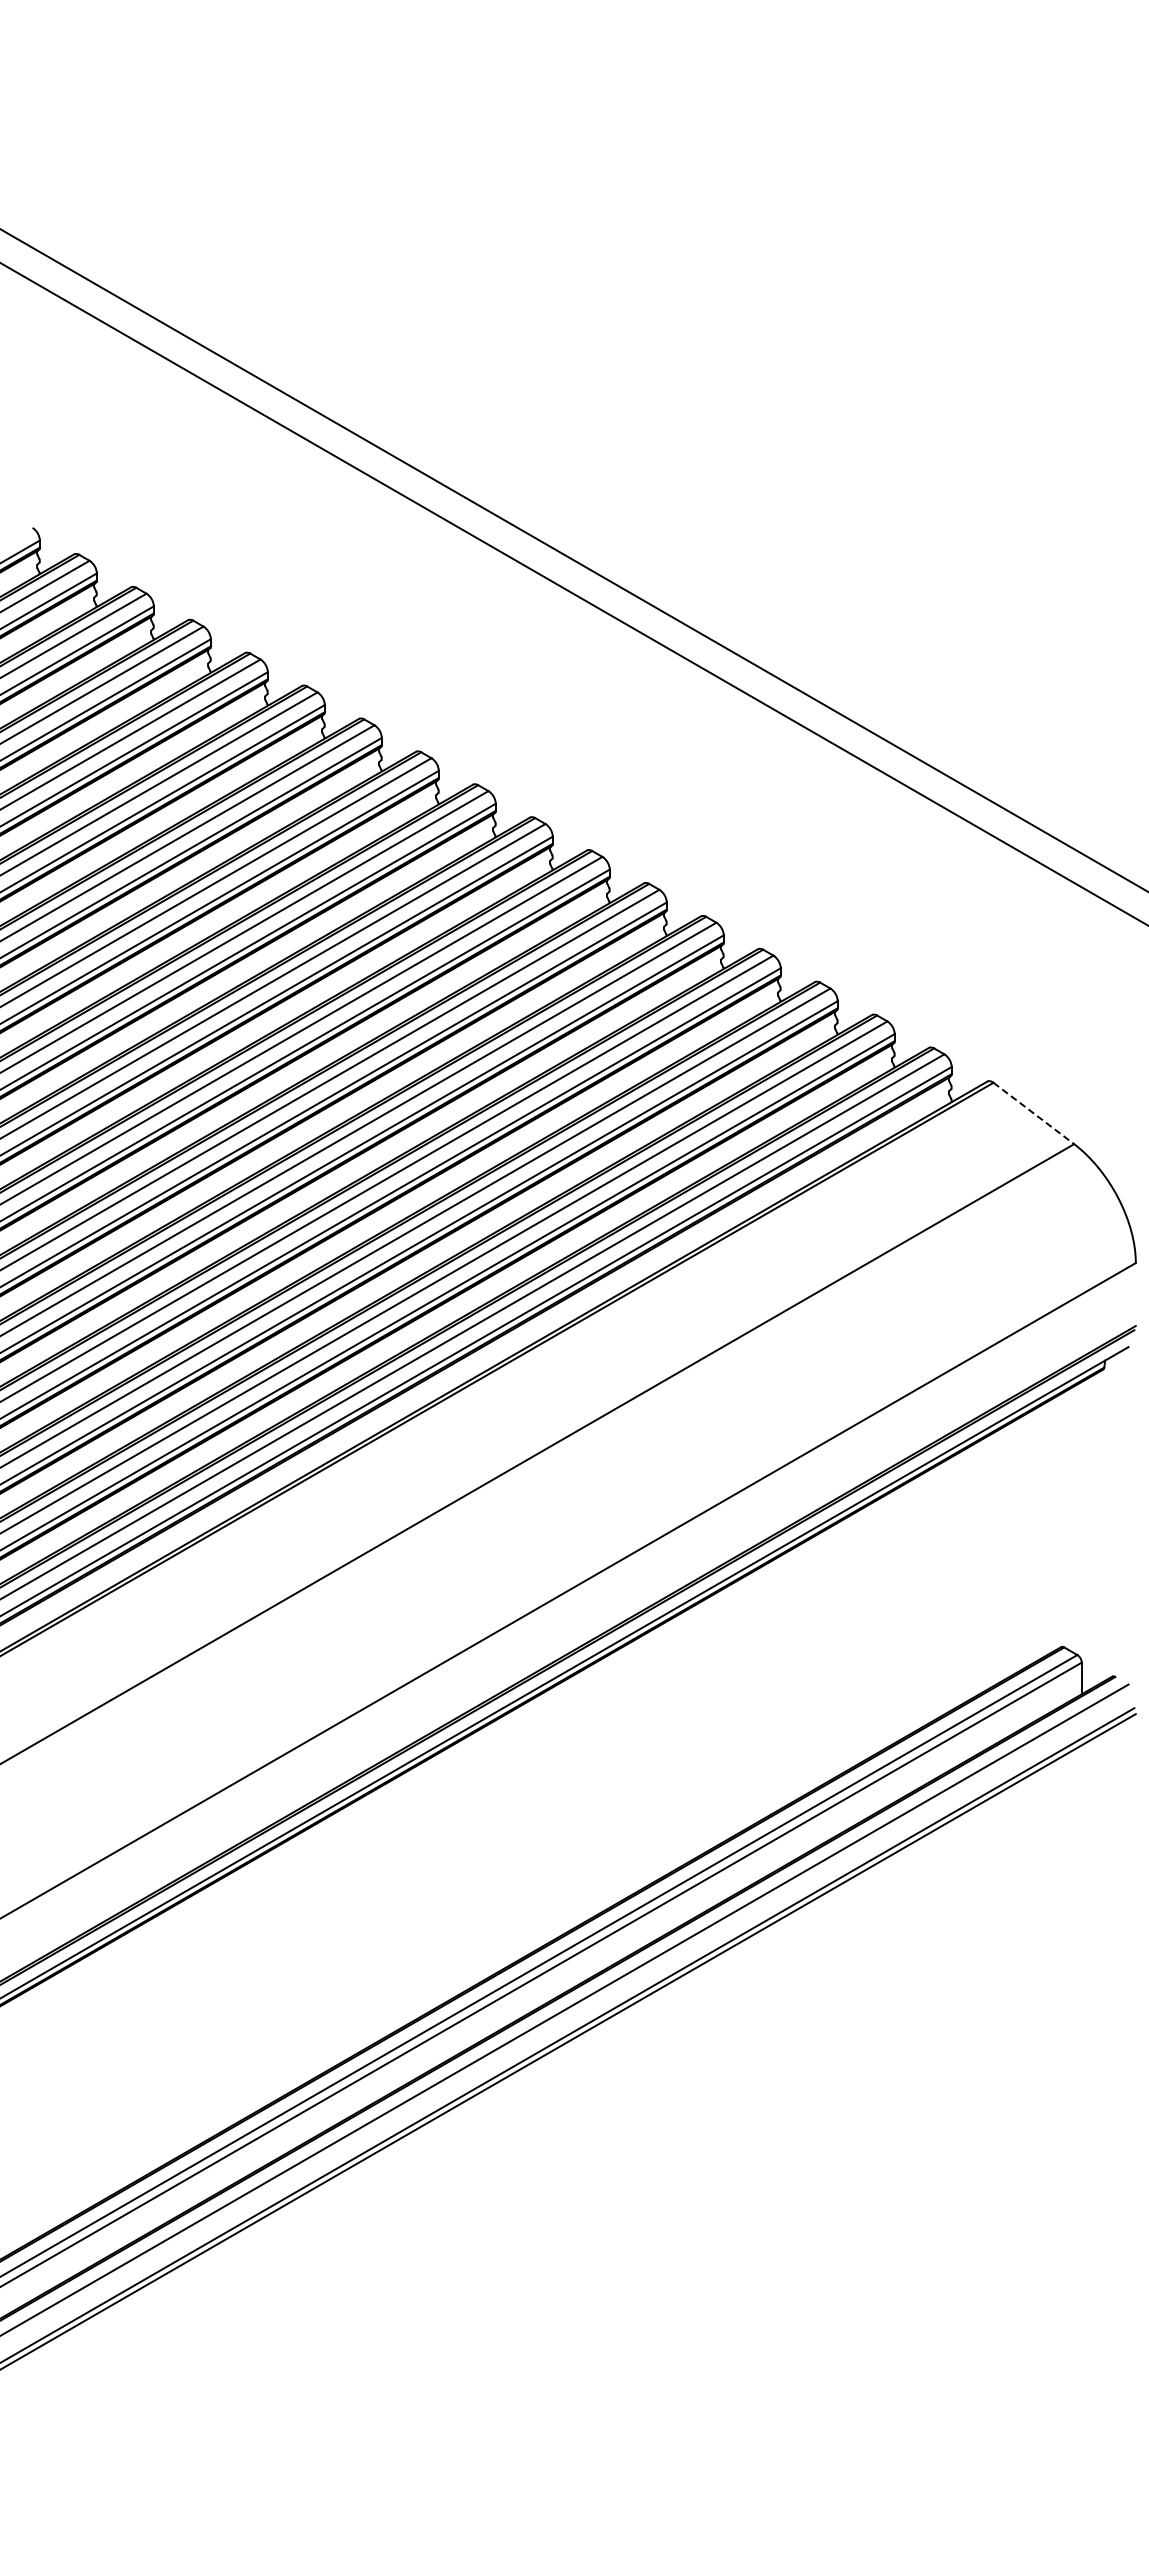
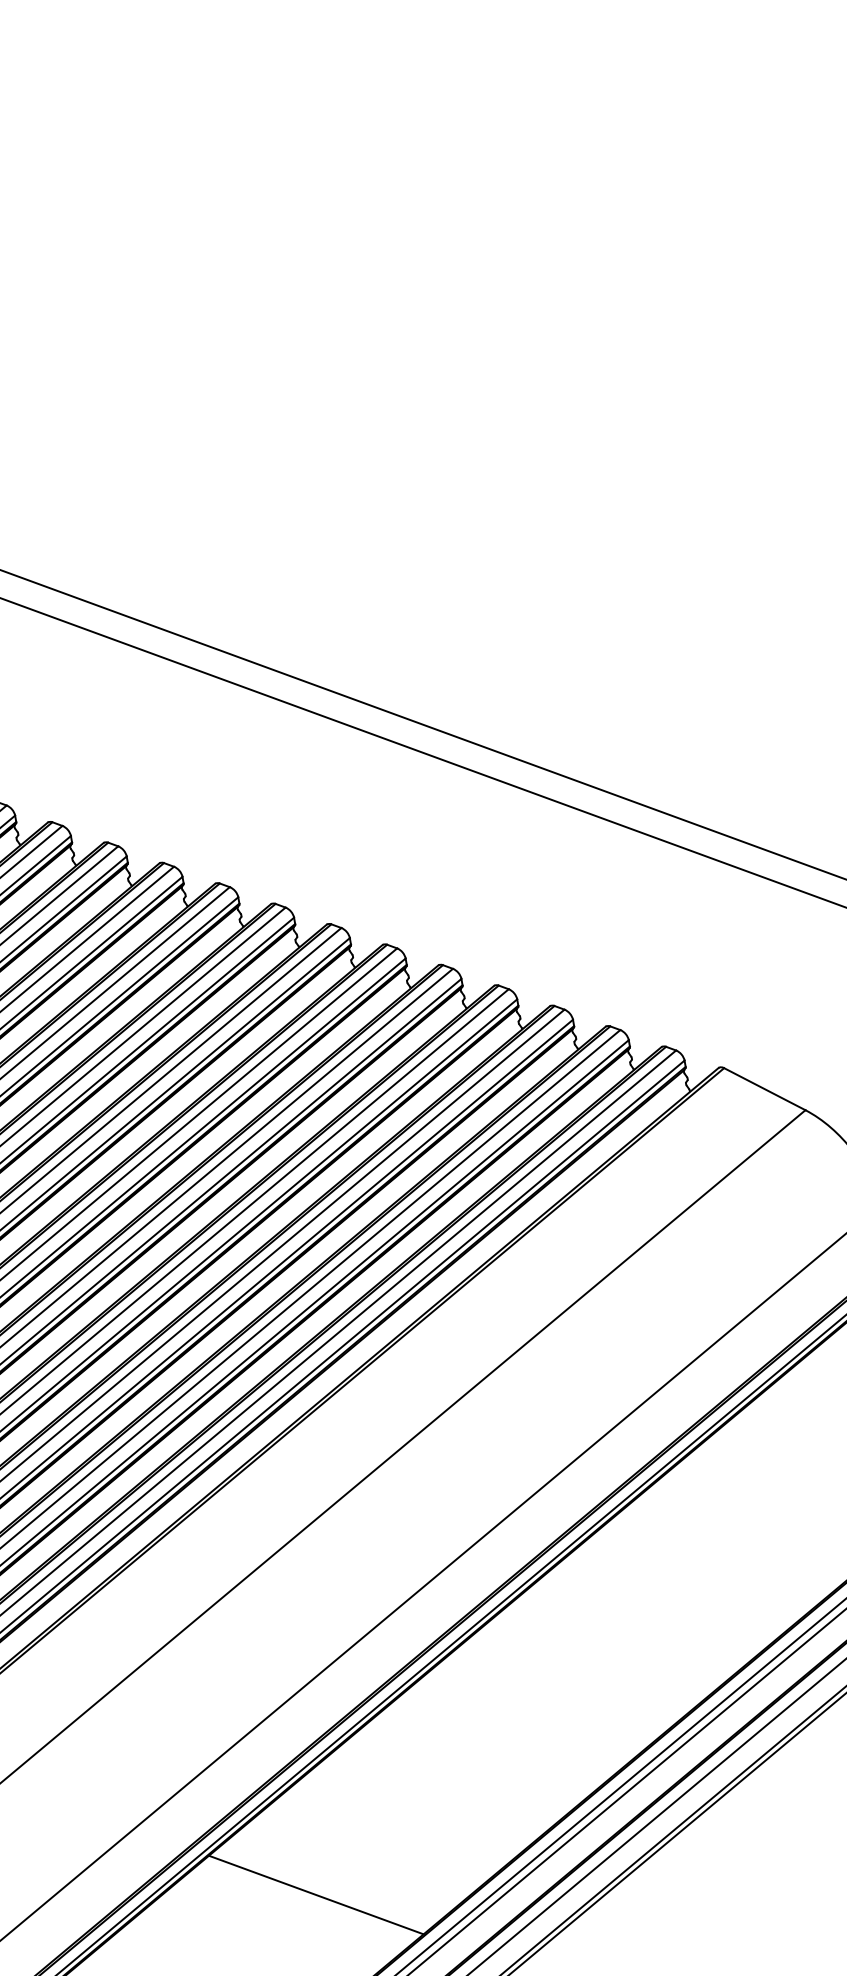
line: (1033, 1113) -> (764, 1089), dashed -> solid
line: (390, 1907) -> (315, 1895), added

